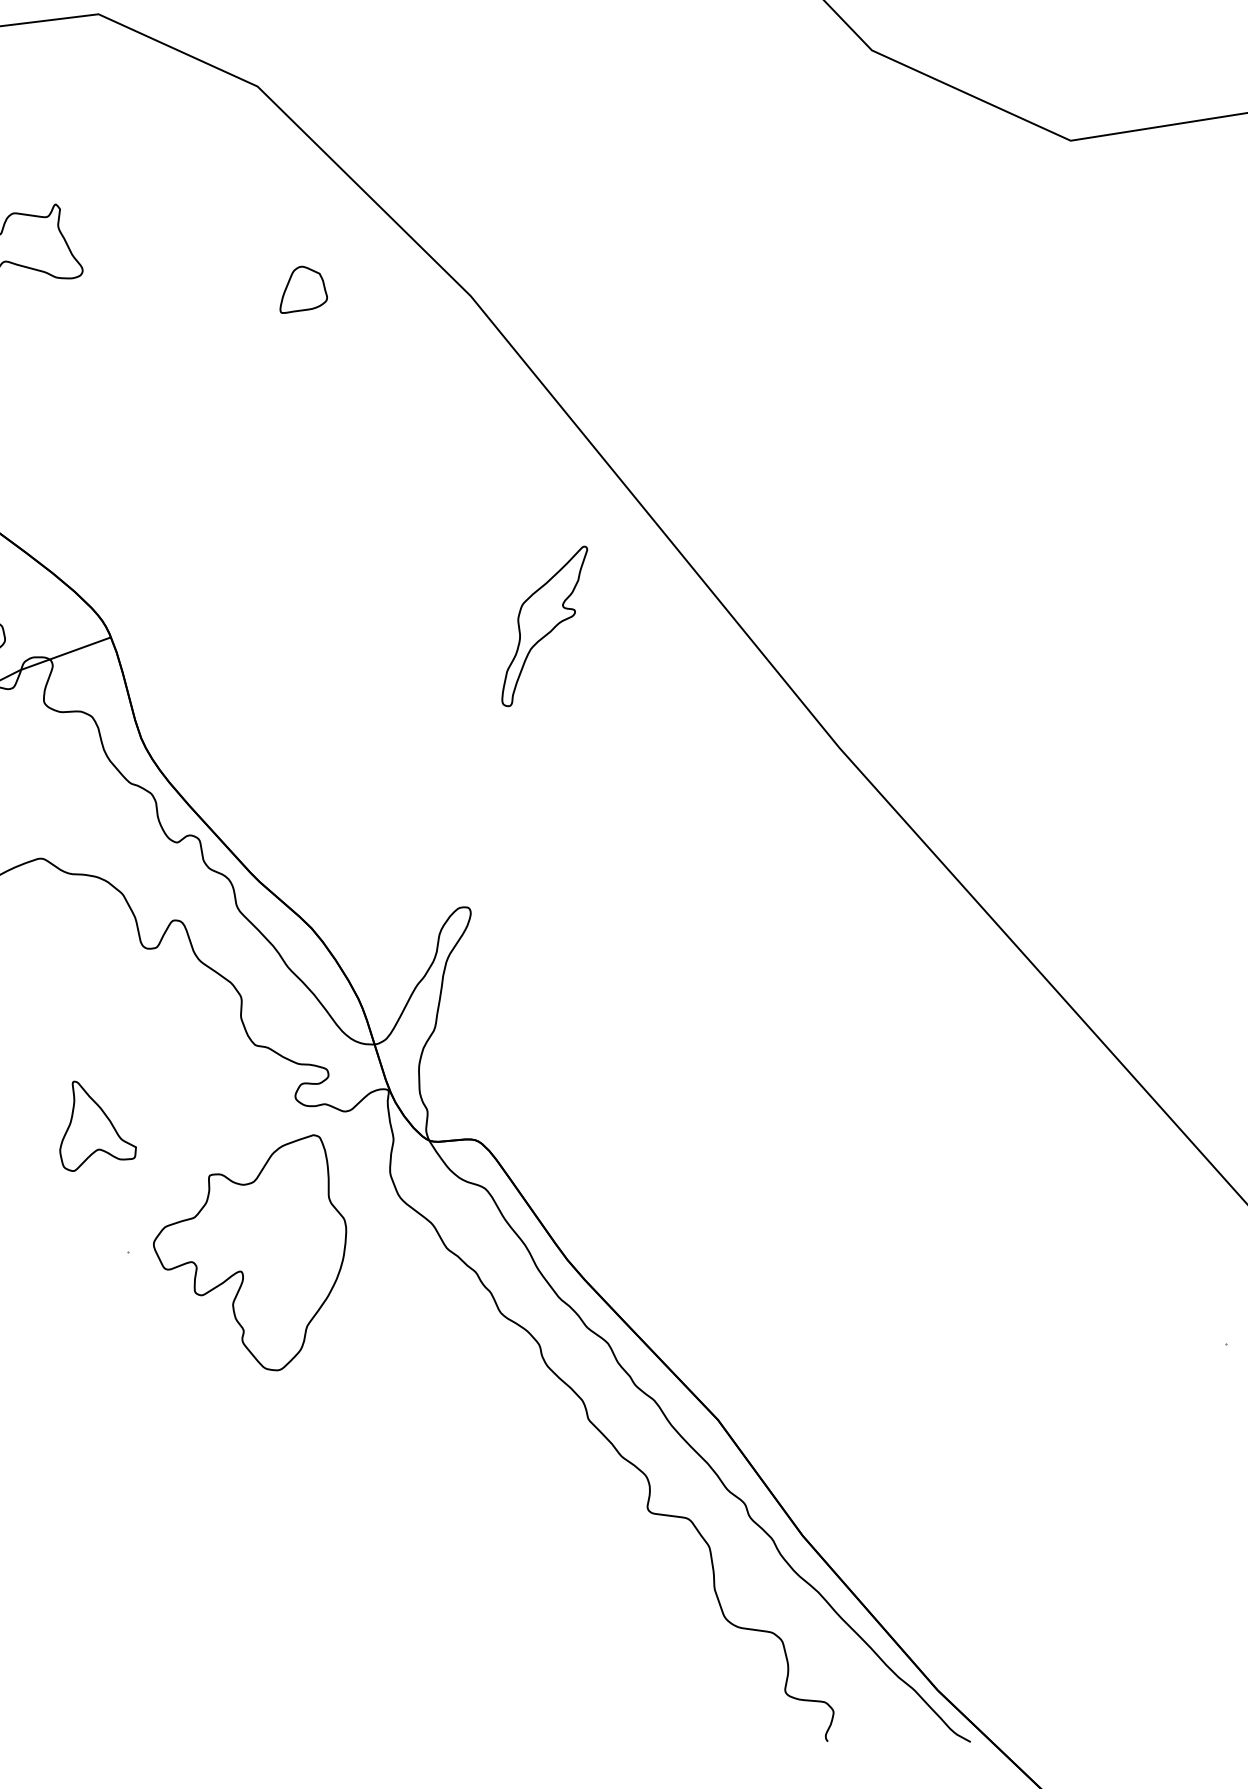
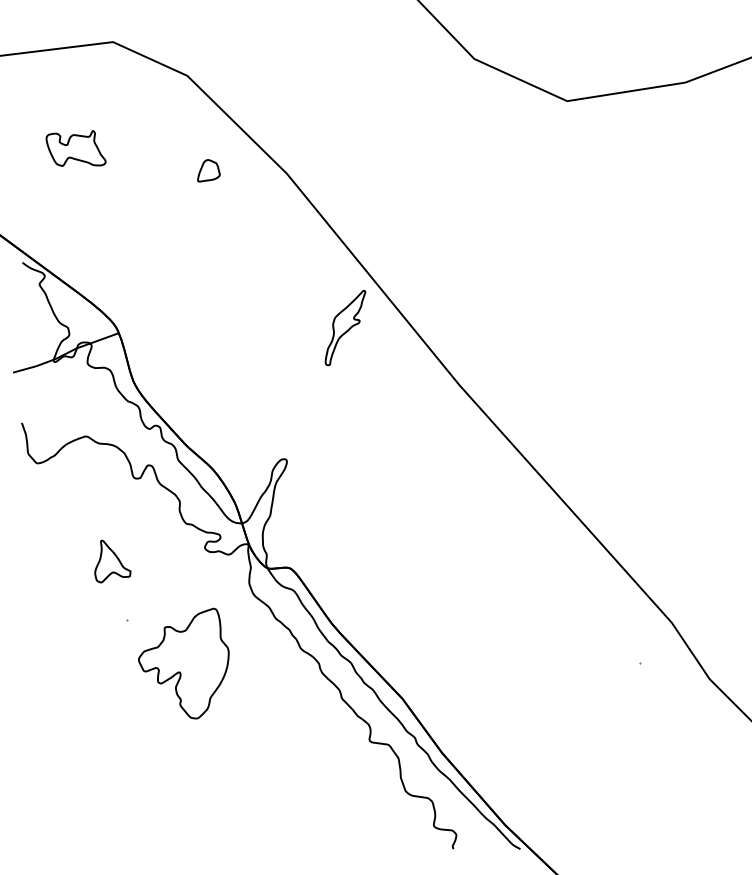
part: (544, 625) -> (345, 327), moved
part: (249, 1252) -> (183, 663), moved

